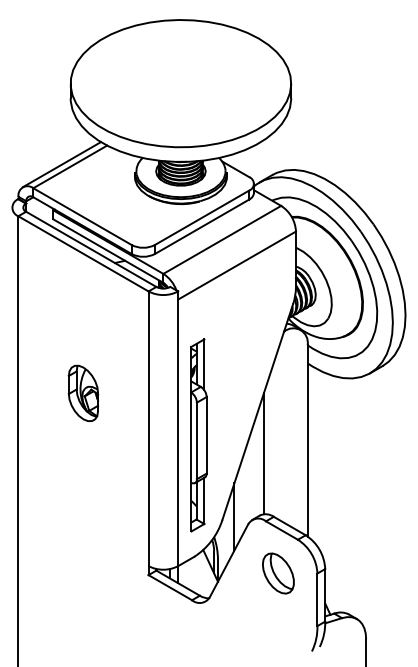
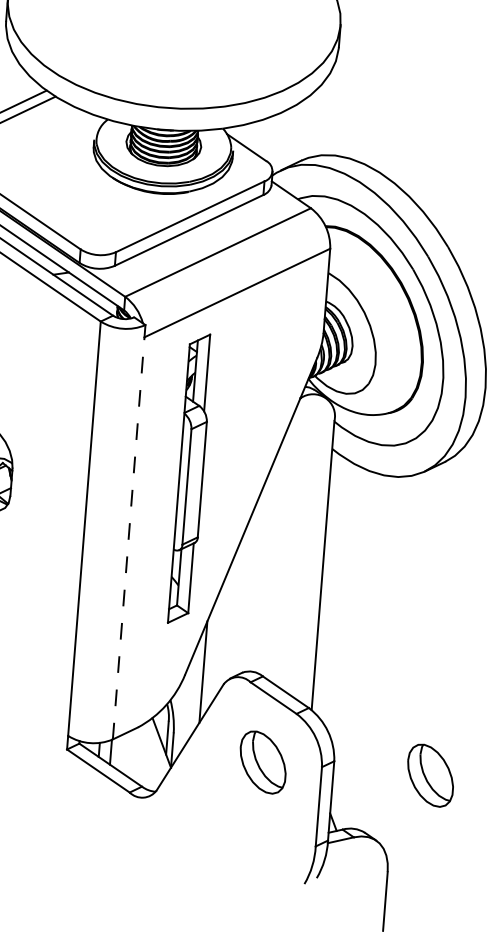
line: (178, 432) -> (129, 537), solid -> dashed
part: (198, 435) -> (189, 478), moved
line: (264, 453) -> (256, 579), removed
part: (389, 573) -> (430, 775), added

